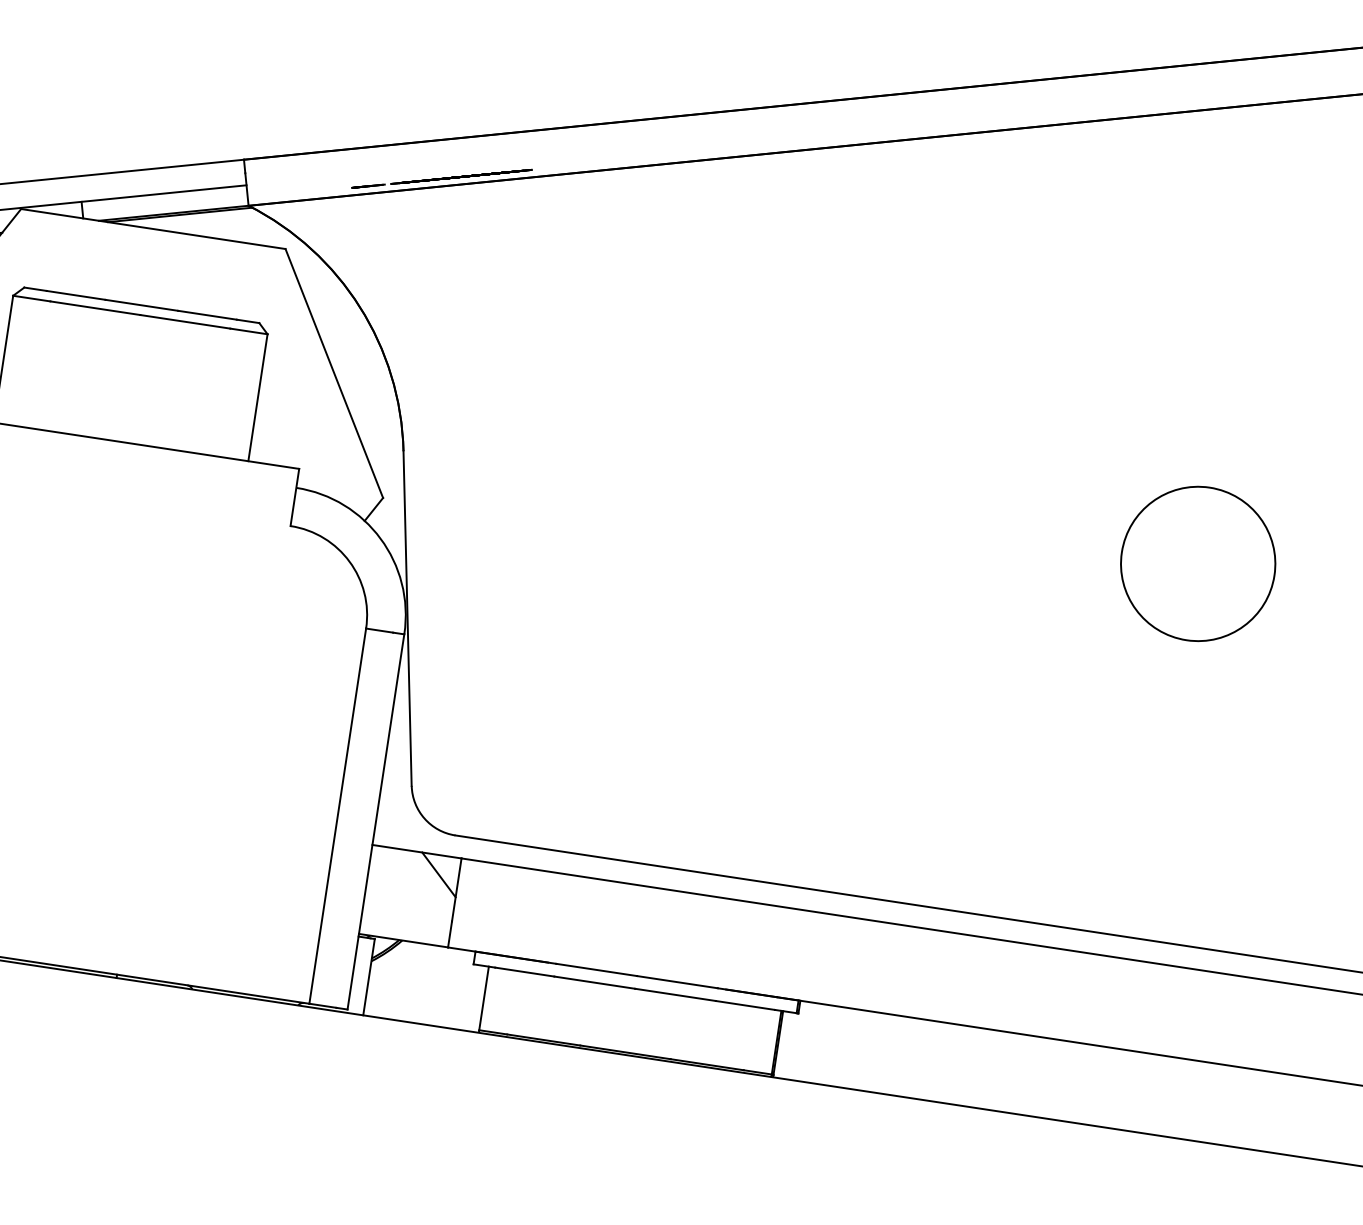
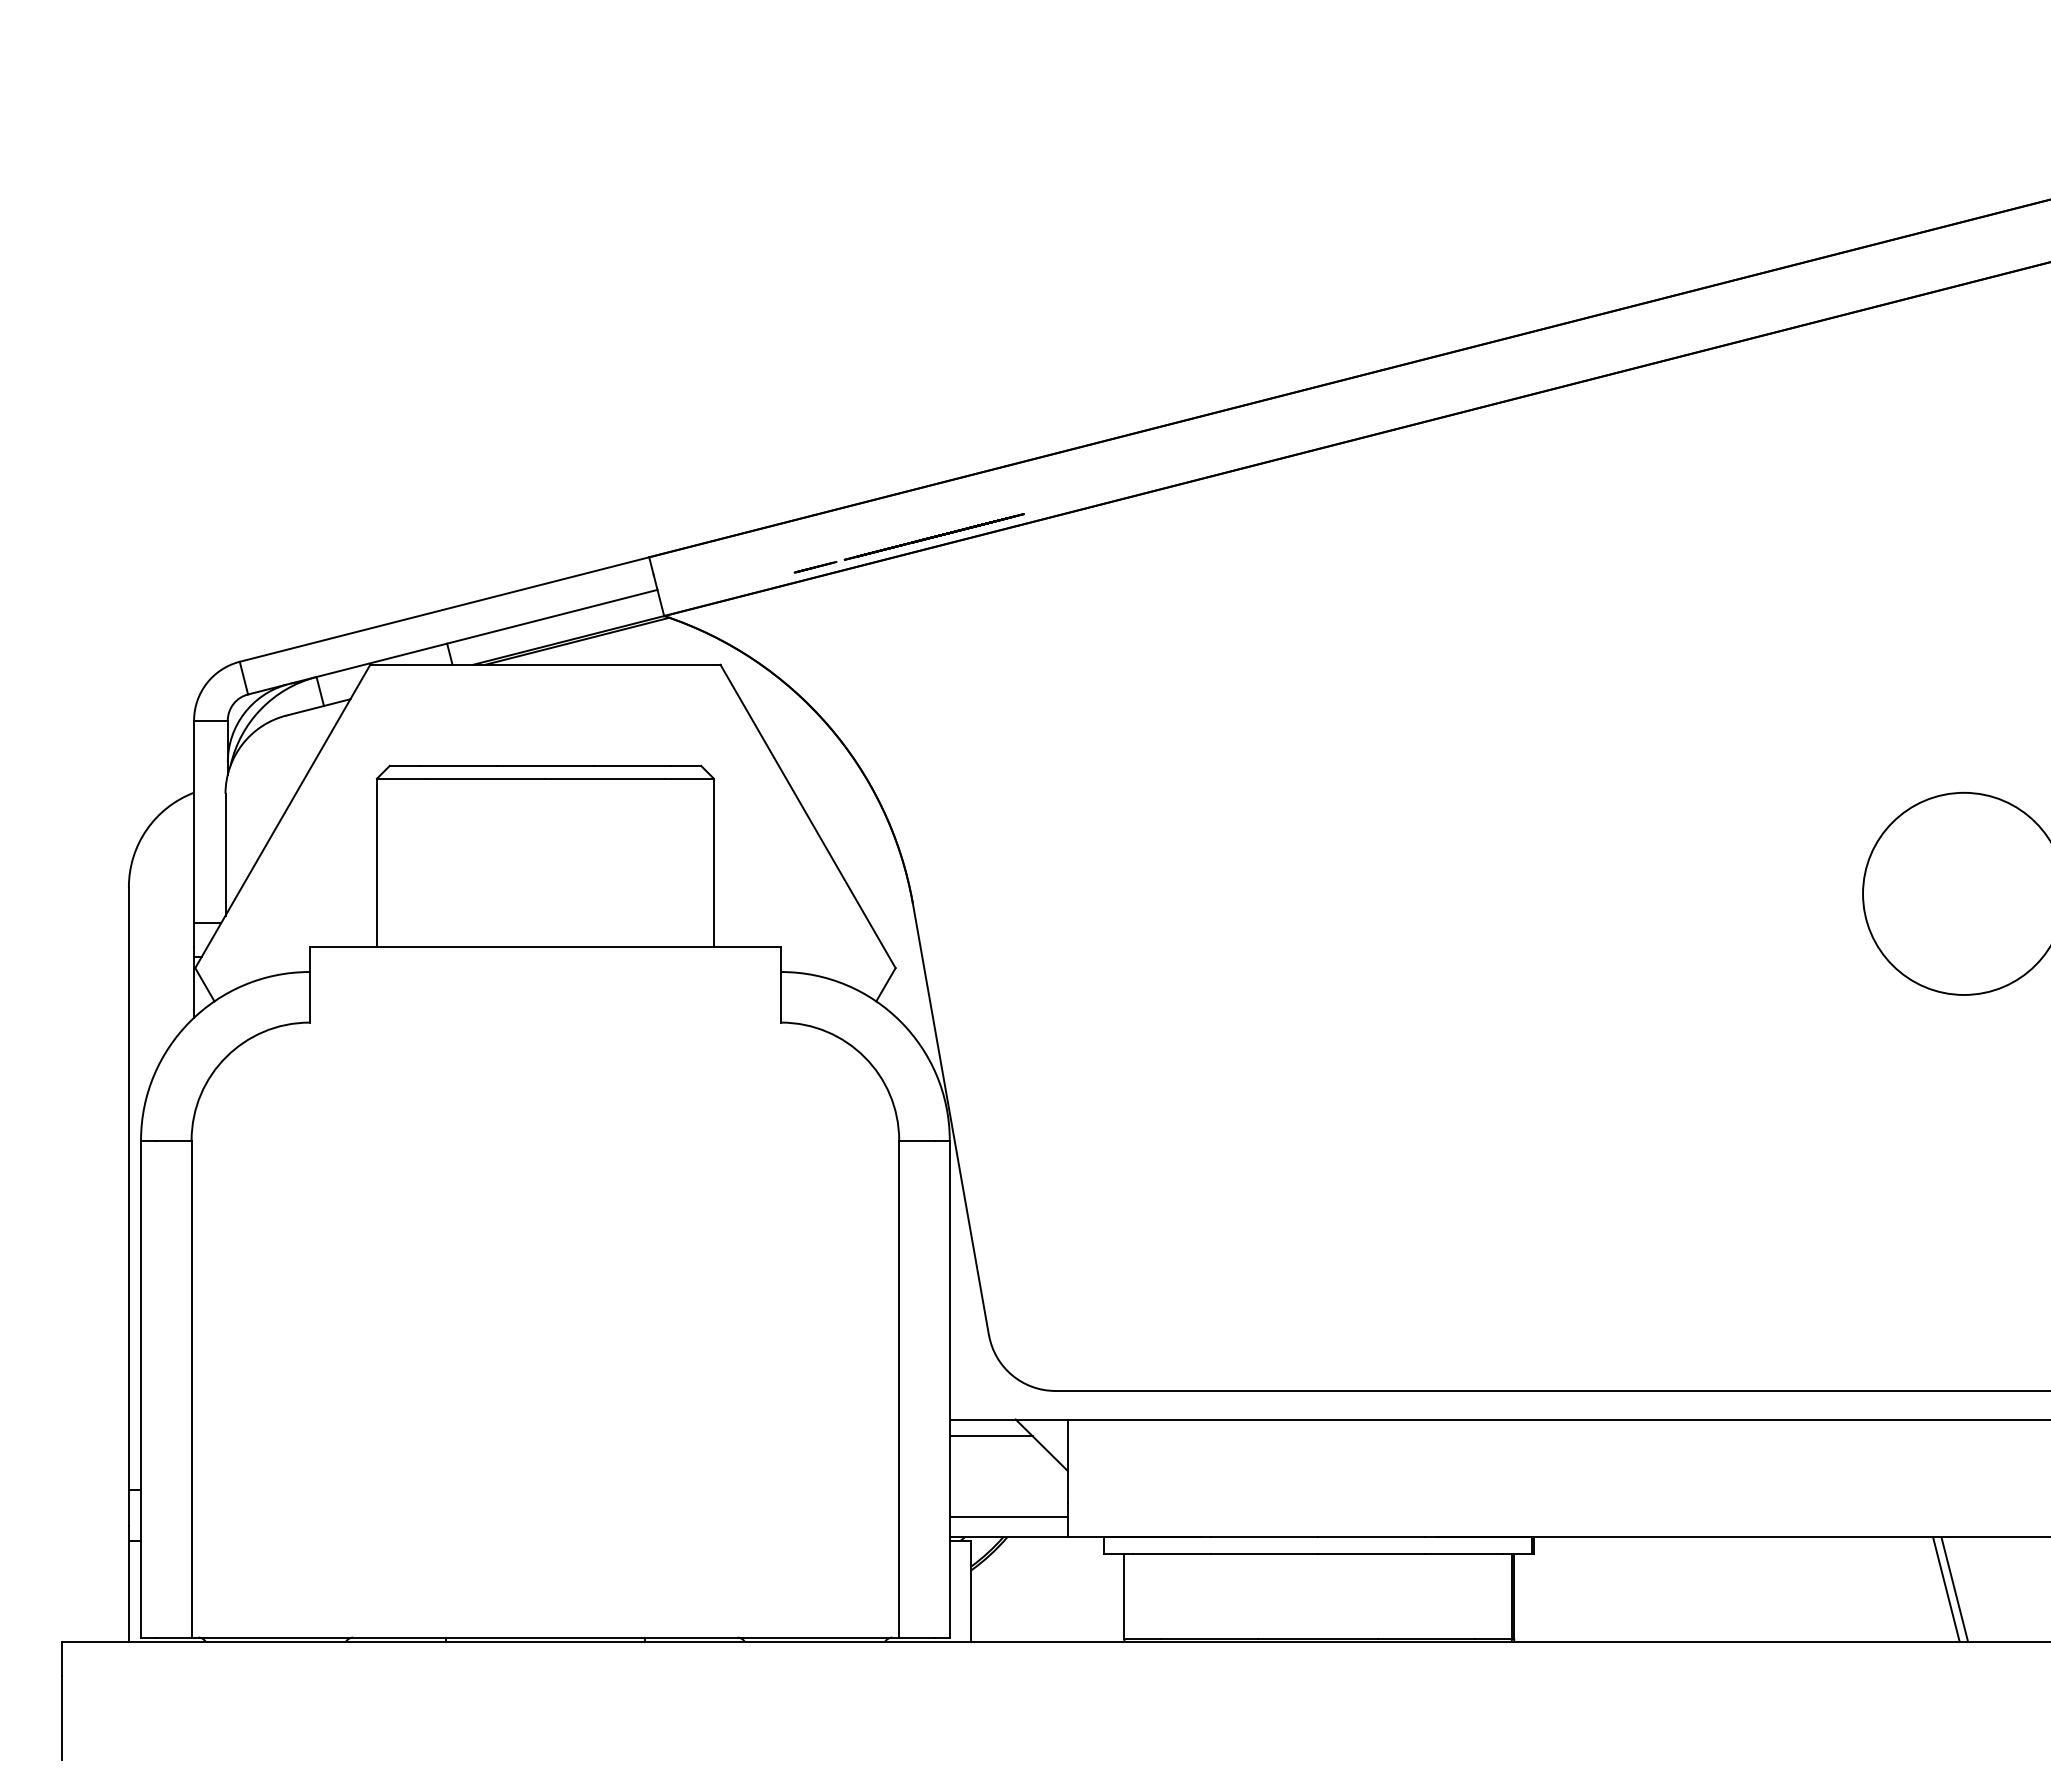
line: (402, 862) -> (991, 1436), added
line: (405, 925) -> (1008, 1517), added
line: (1105, 1087) -> (1946, 1589), added
line: (1111, 1087) -> (1954, 1589), added

